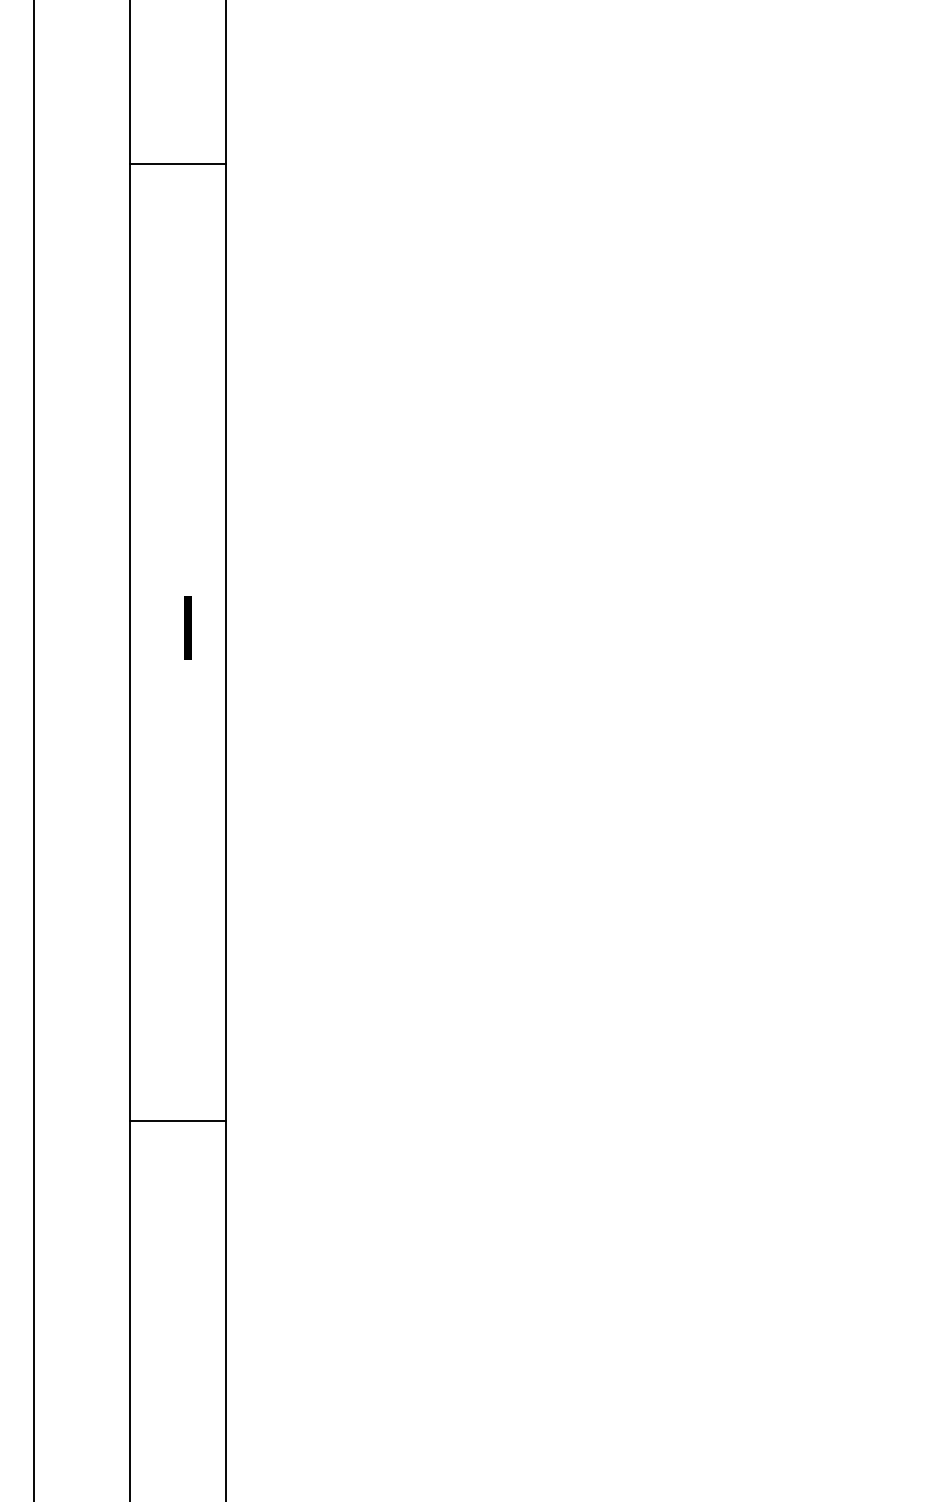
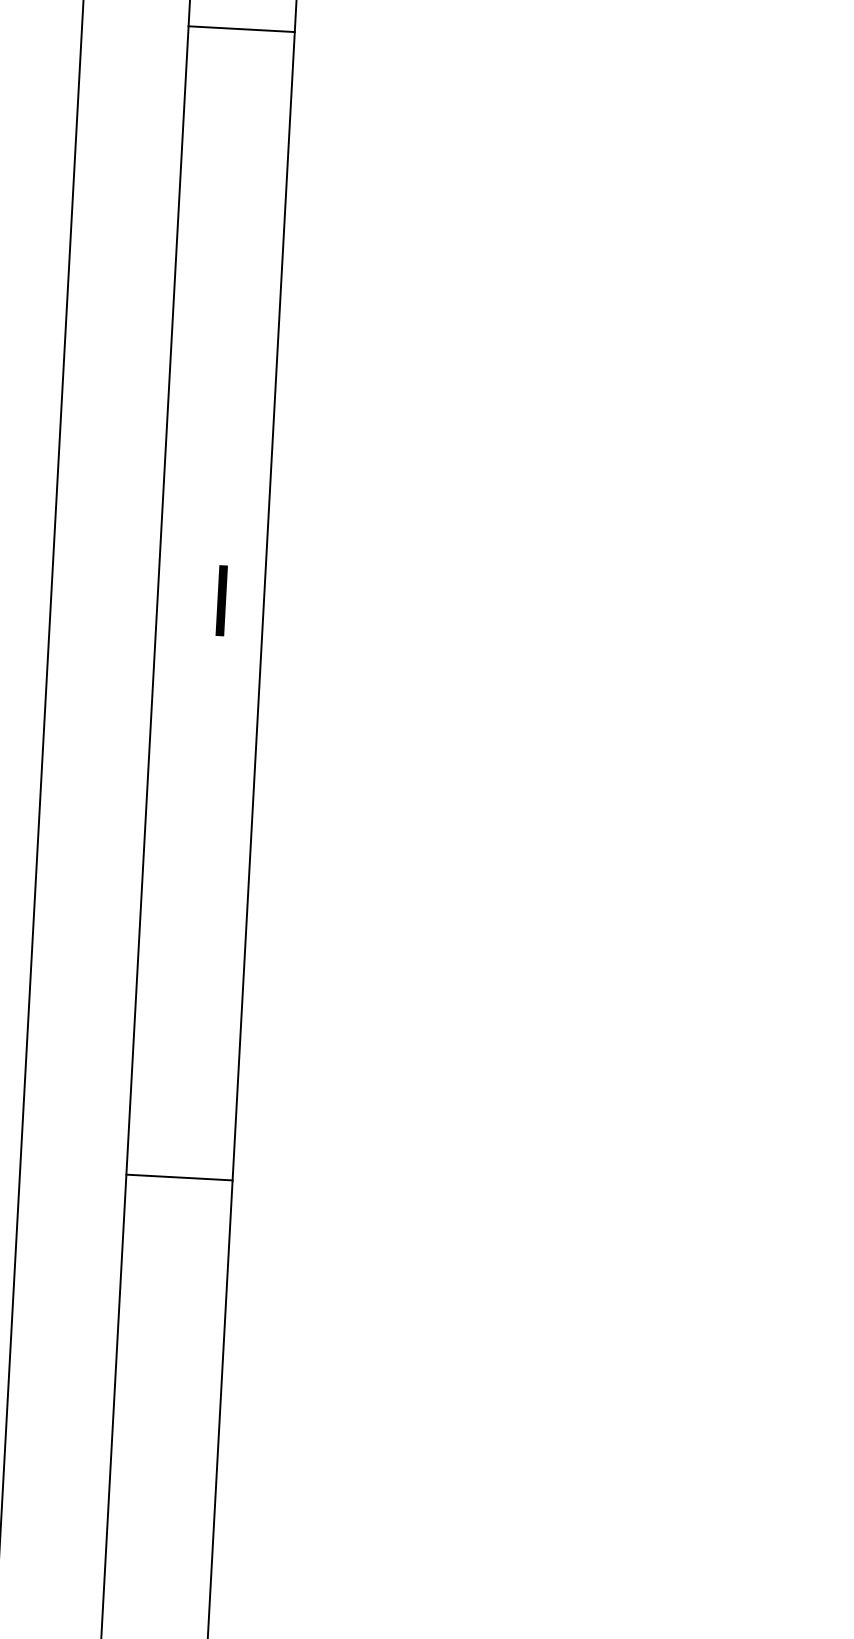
line: (178, 163) -> (242, 28), moved
line: (178, 1120) -> (179, 1177), moved

